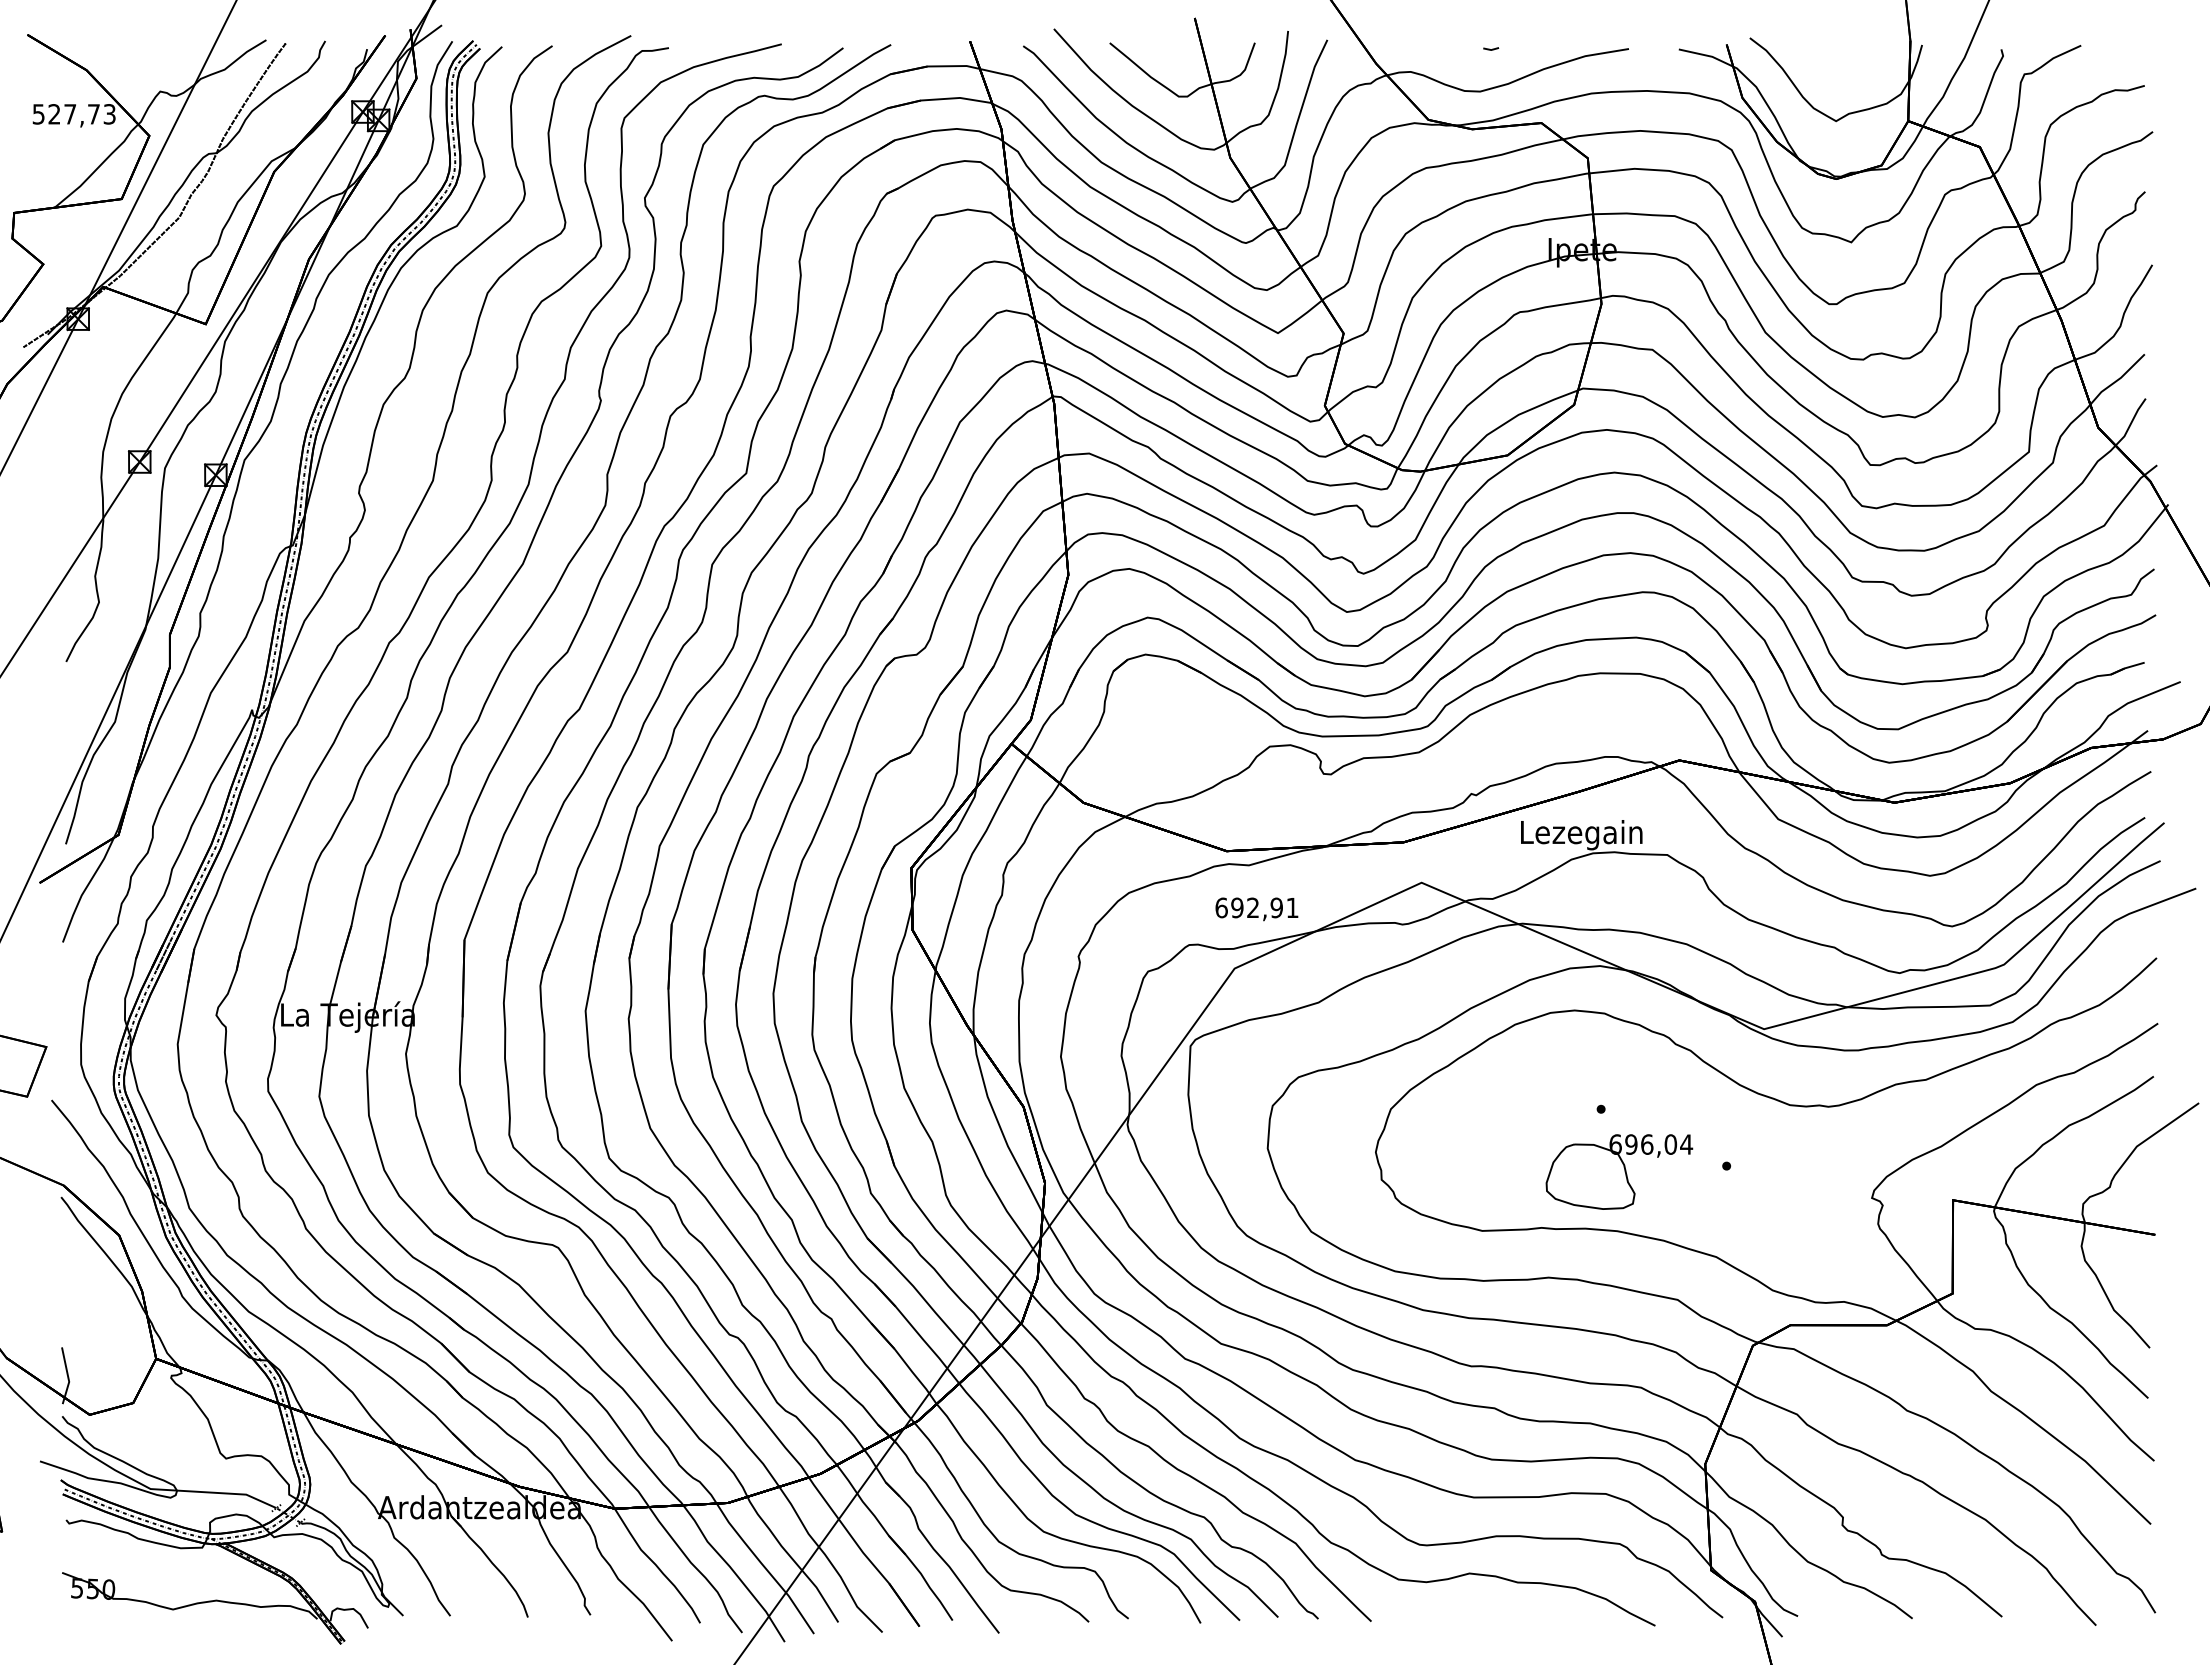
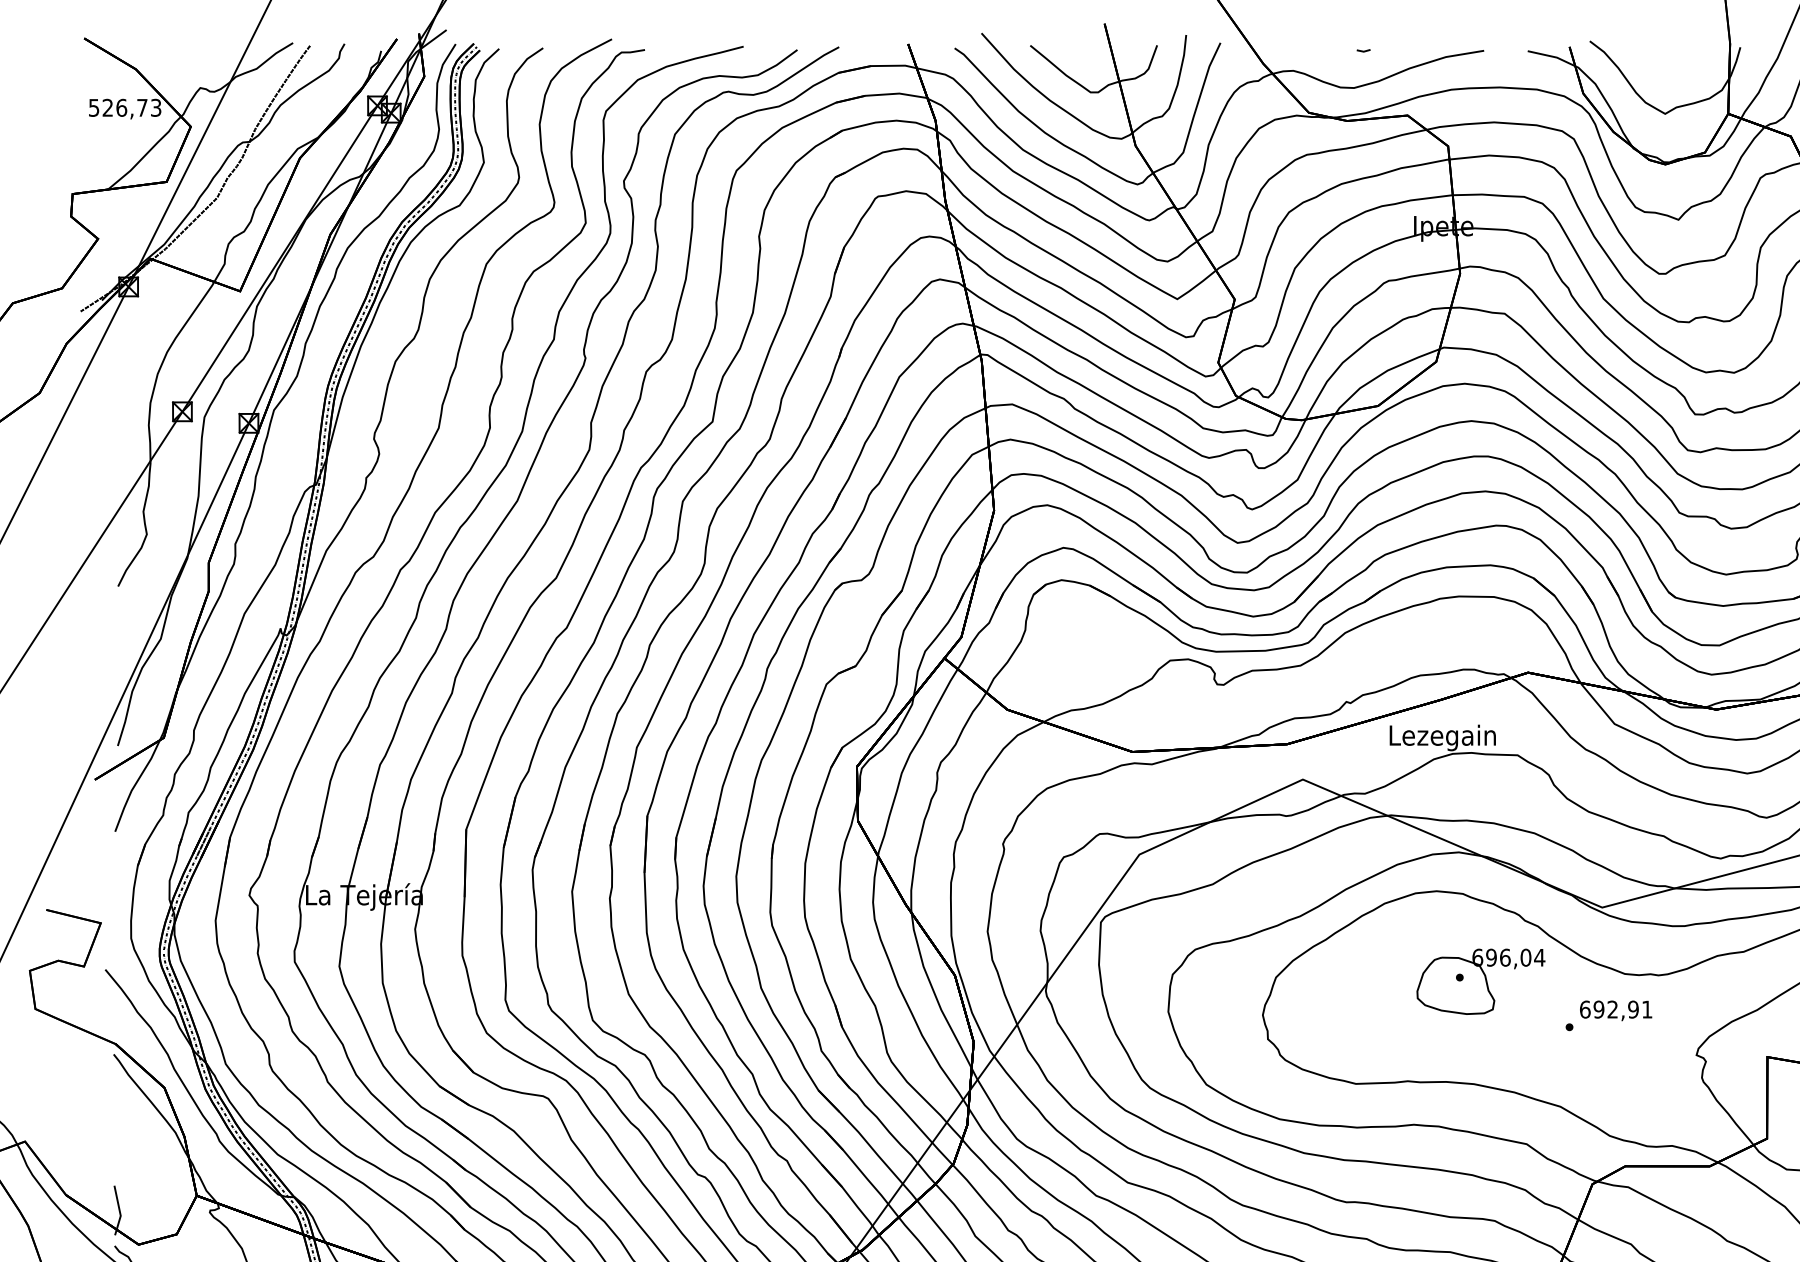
text: (70, 114) -> (121, 108), 527,73 -> 526,73
text: (1256, 909) -> (1615, 1010), moved
part: (1619, 1171) -> (1481, 981), moved

